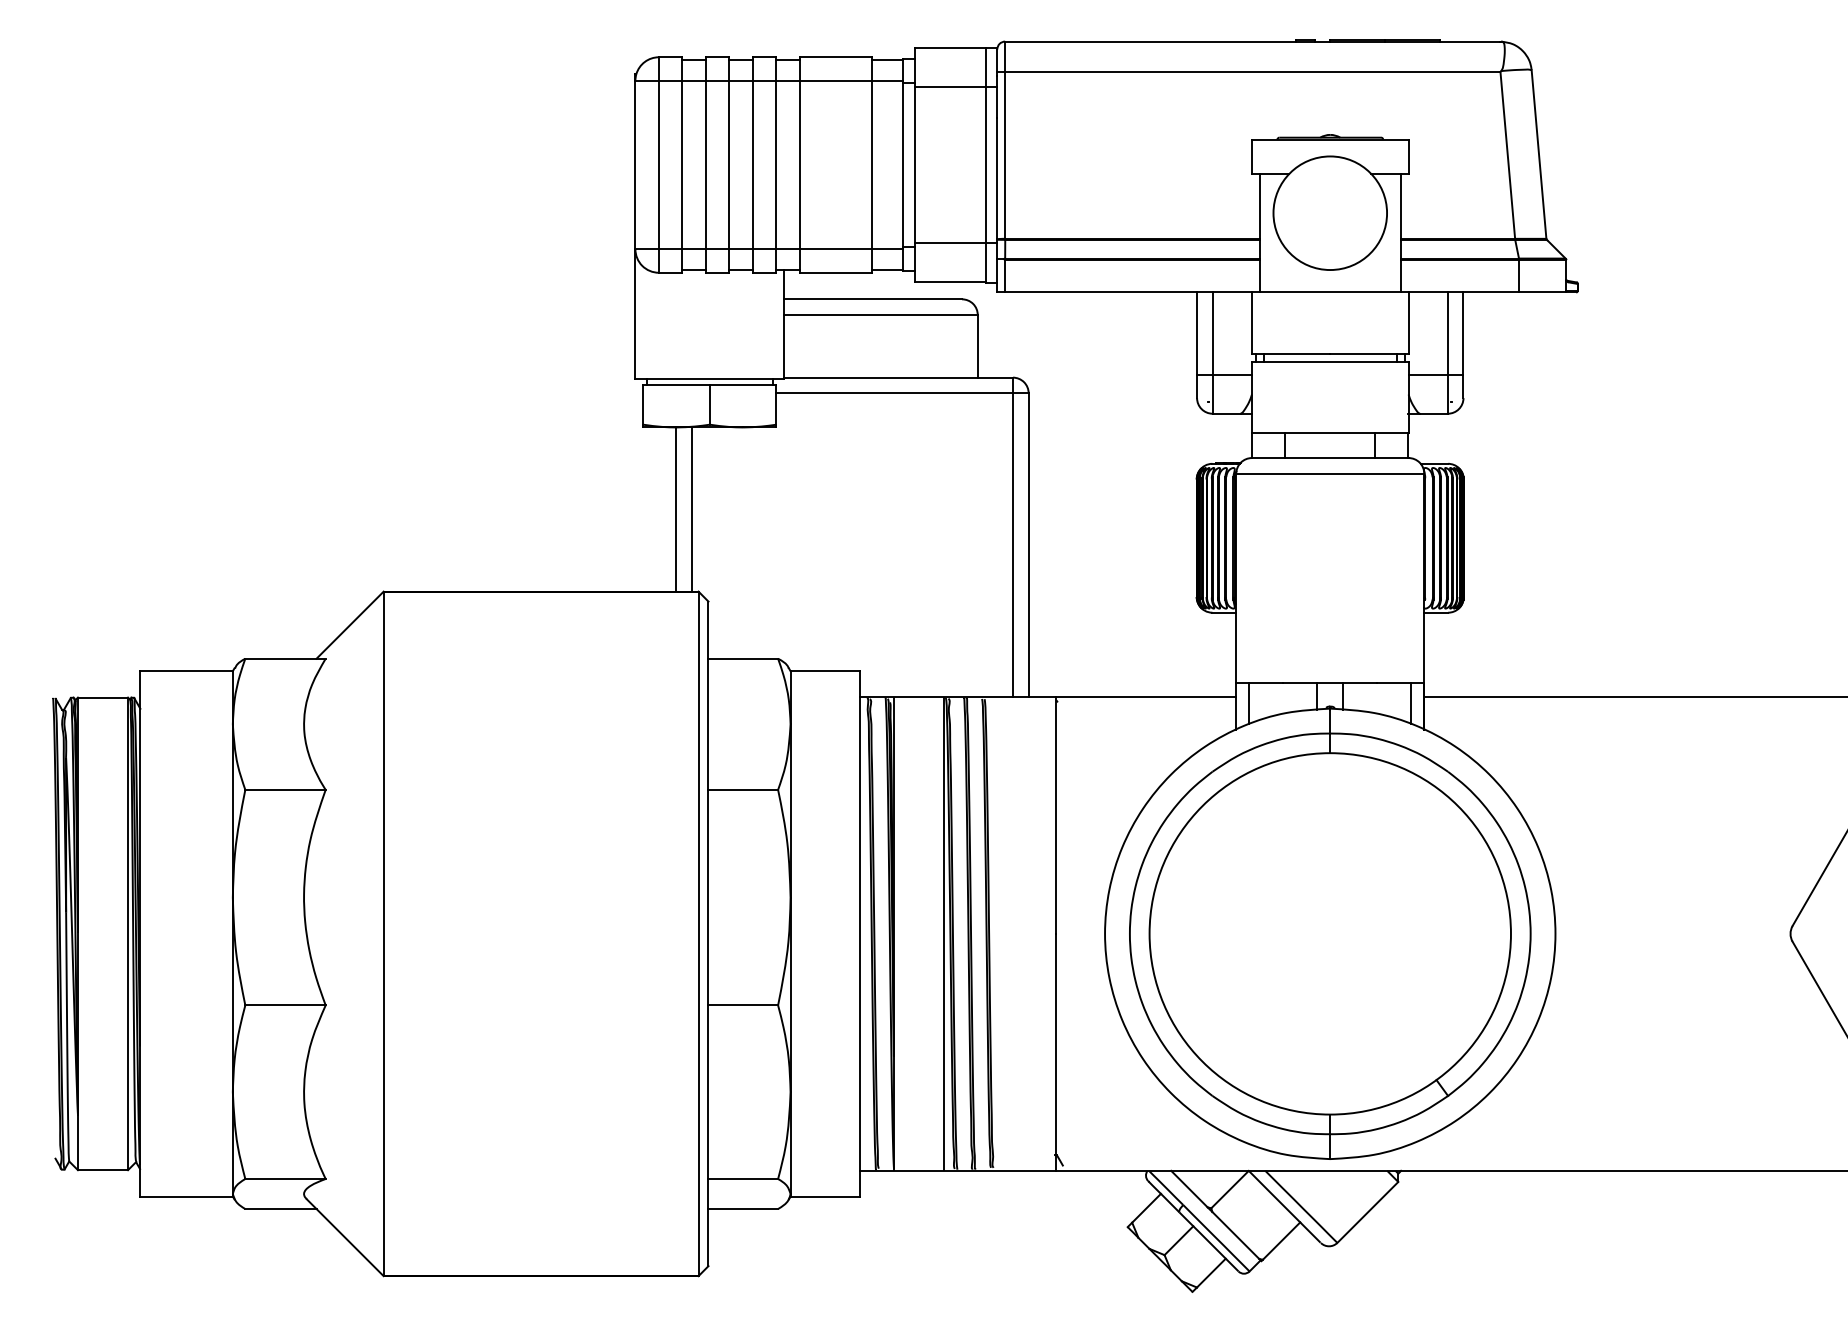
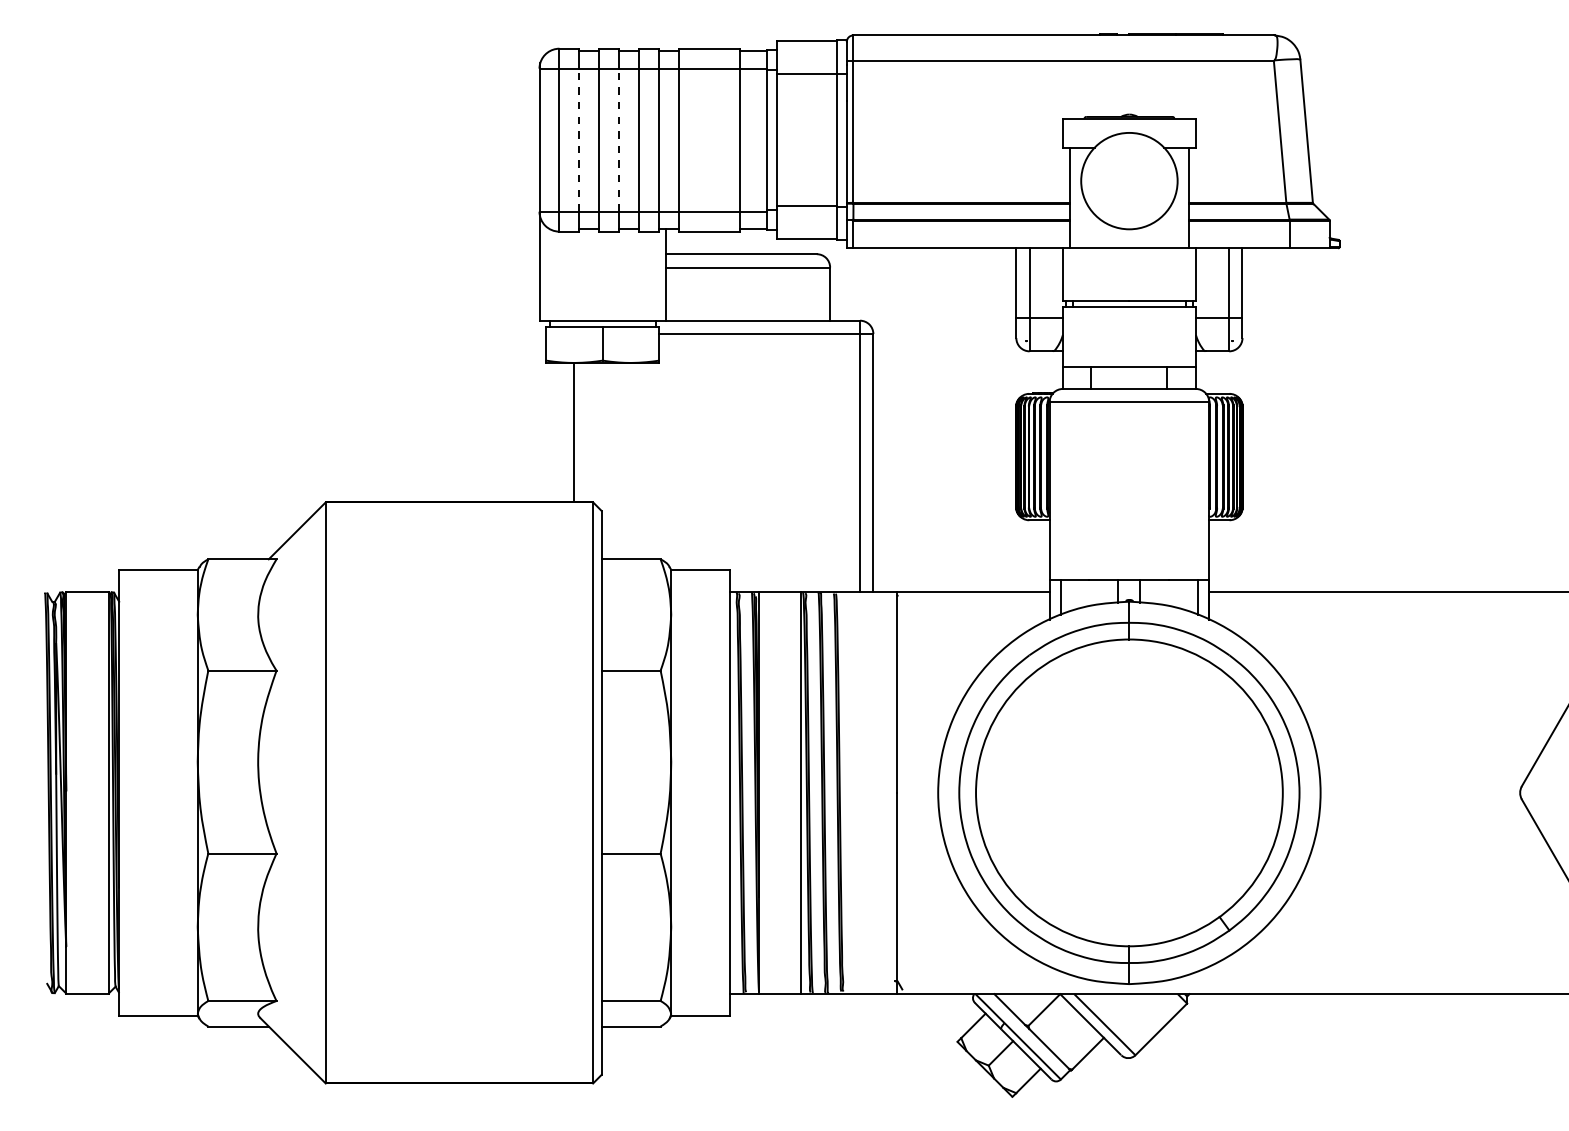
line: (682, 165) -> (579, 140), solid -> dashed
line: (729, 165) -> (619, 140), solid -> dashed
line: (691, 509) -> (587, 432), removed

